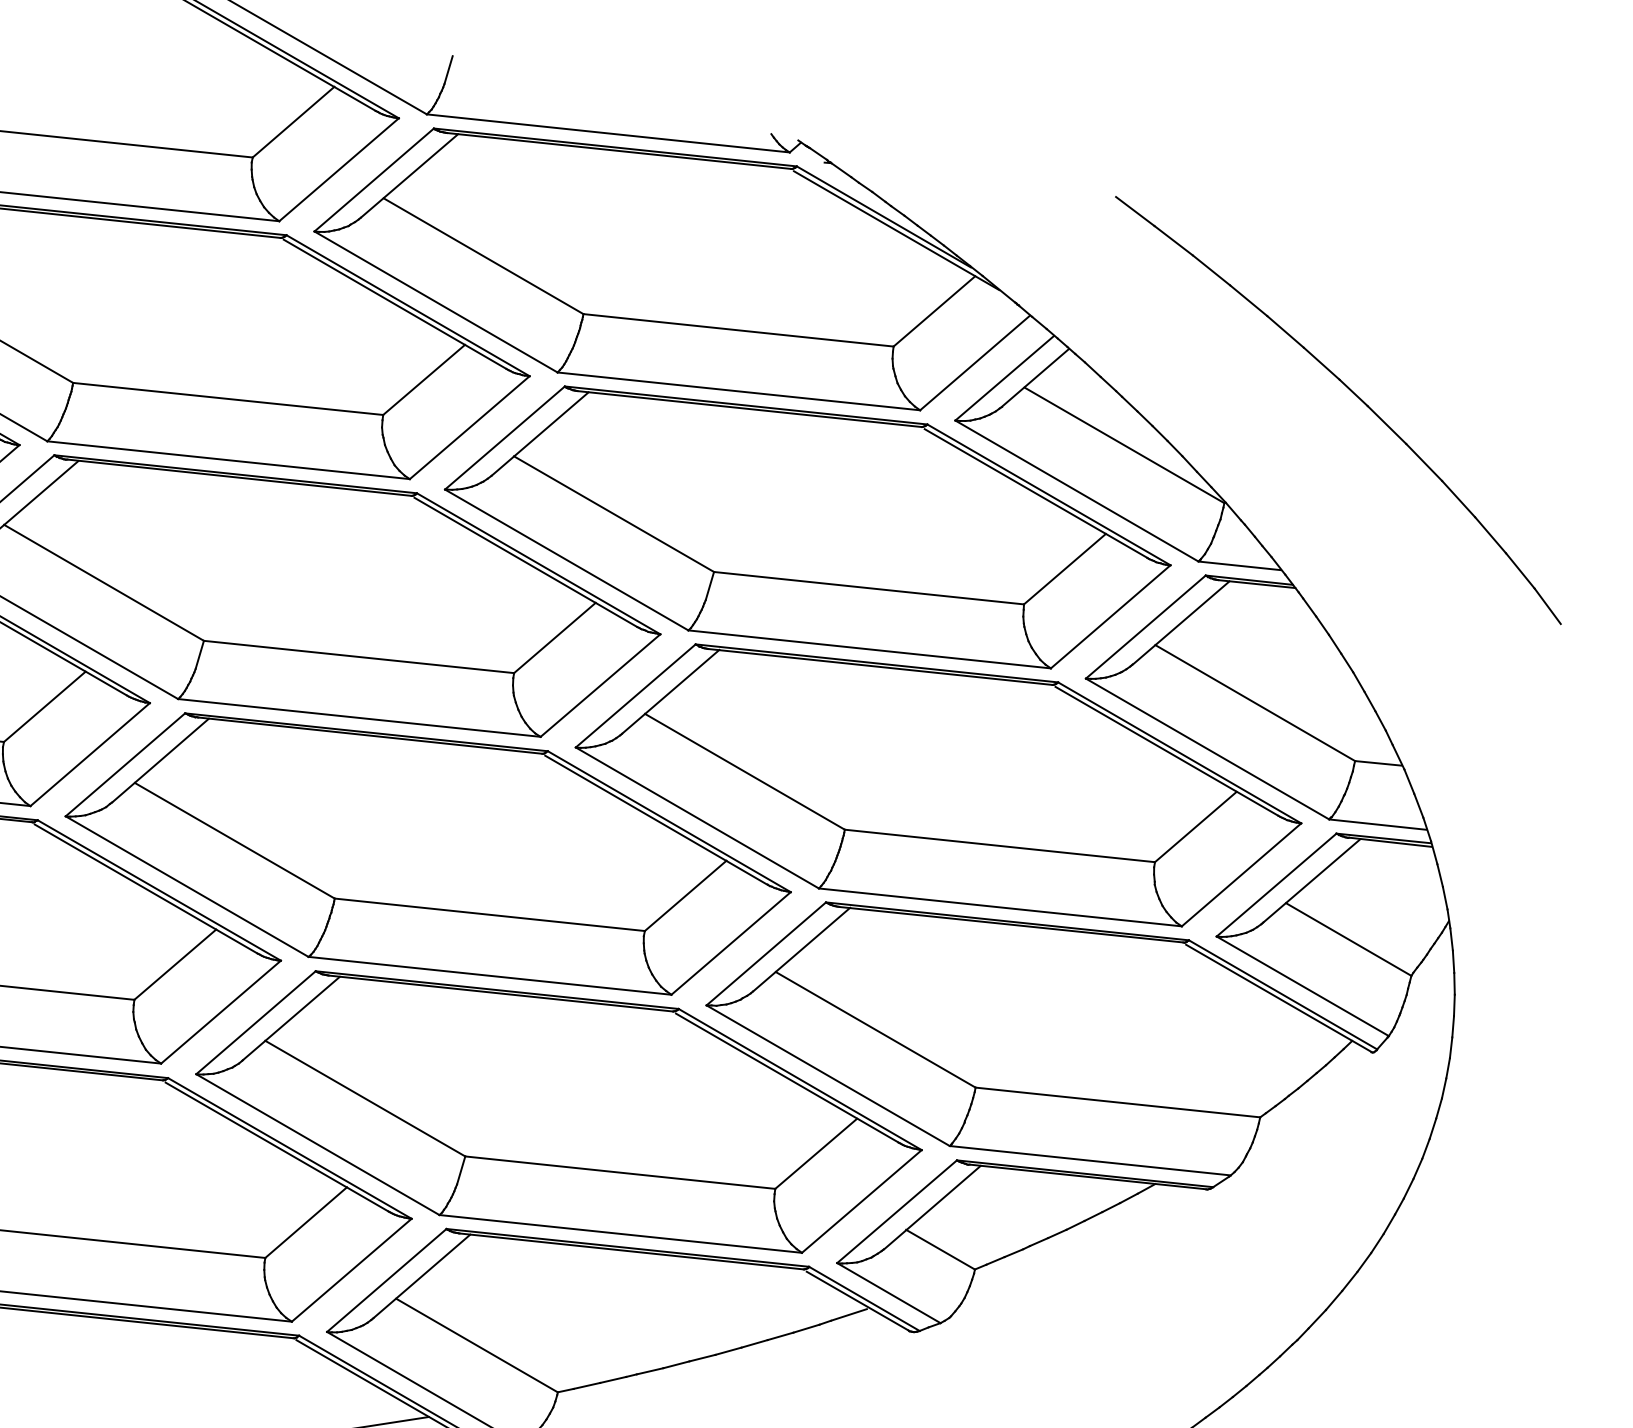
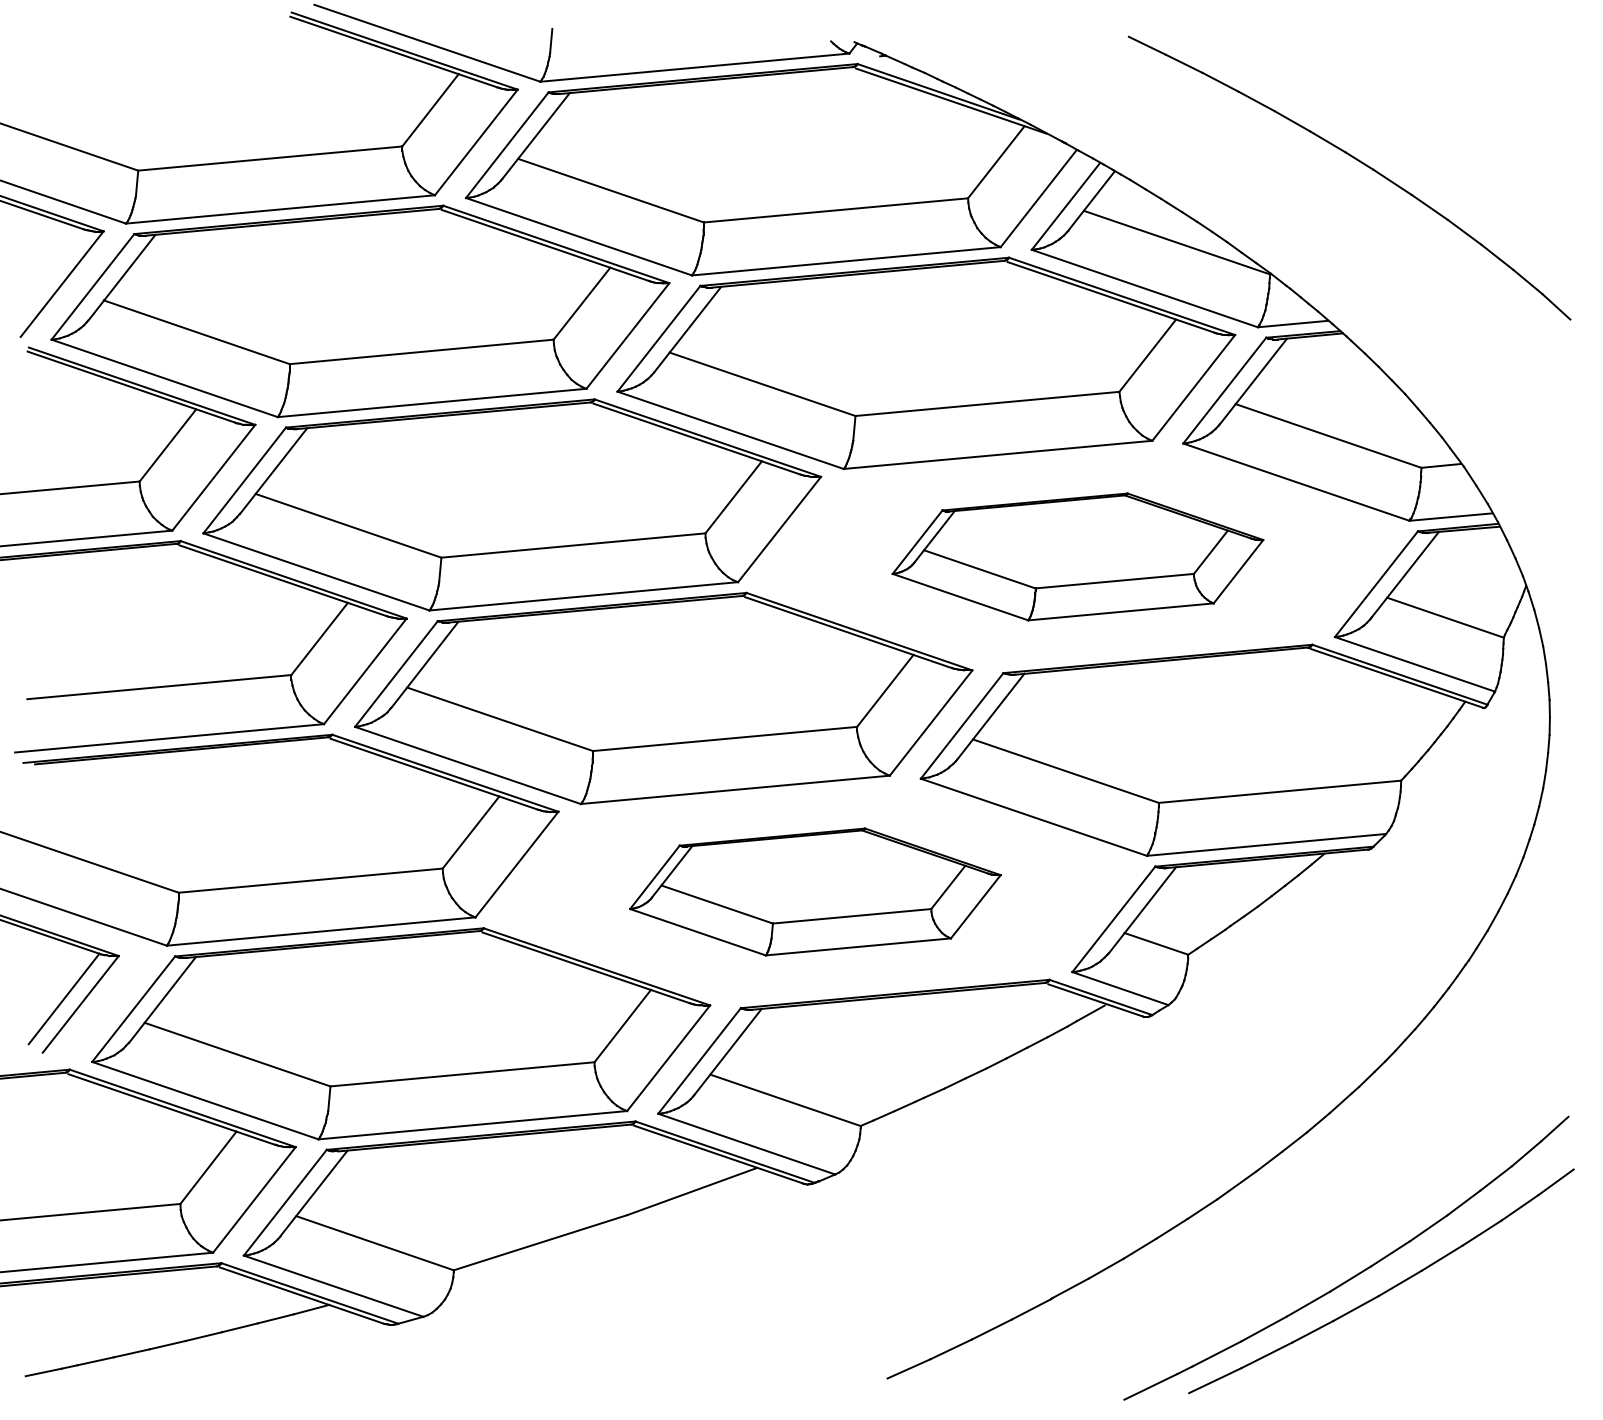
part: (938, 784) -> (1077, 556), size x0.6
part: (559, 1111) -> (815, 891), size x0.6

